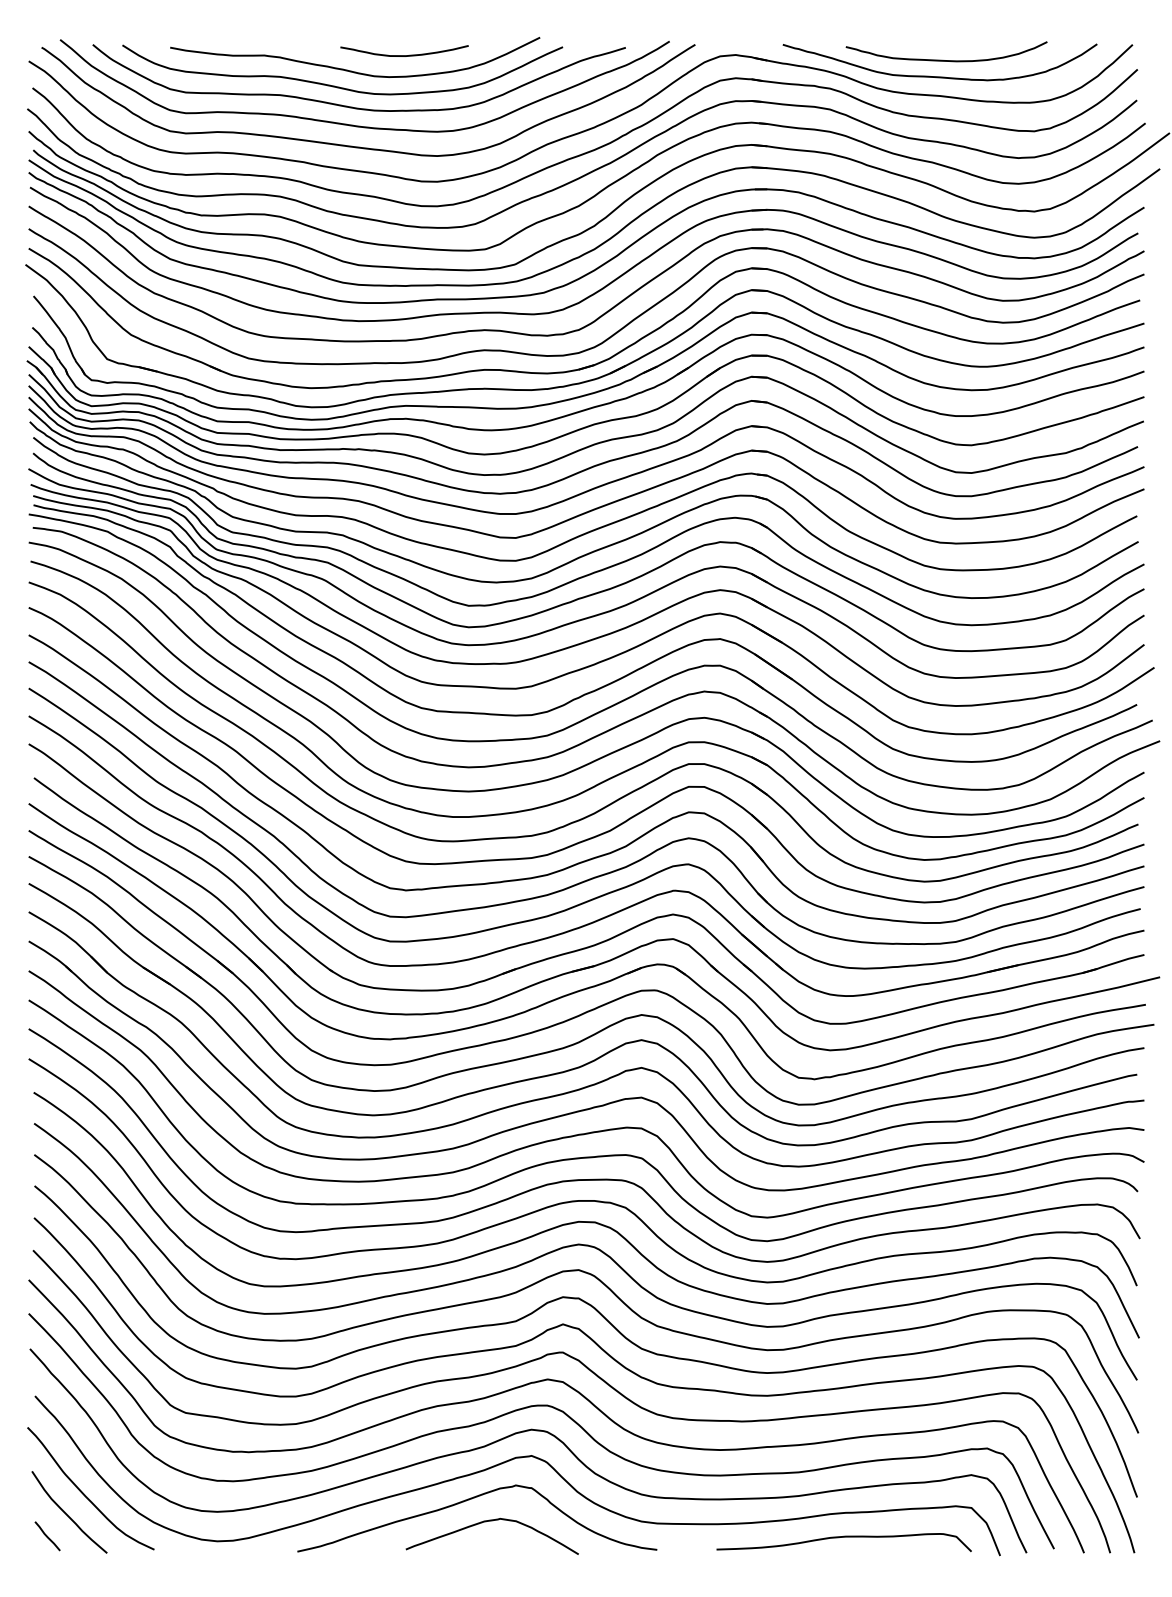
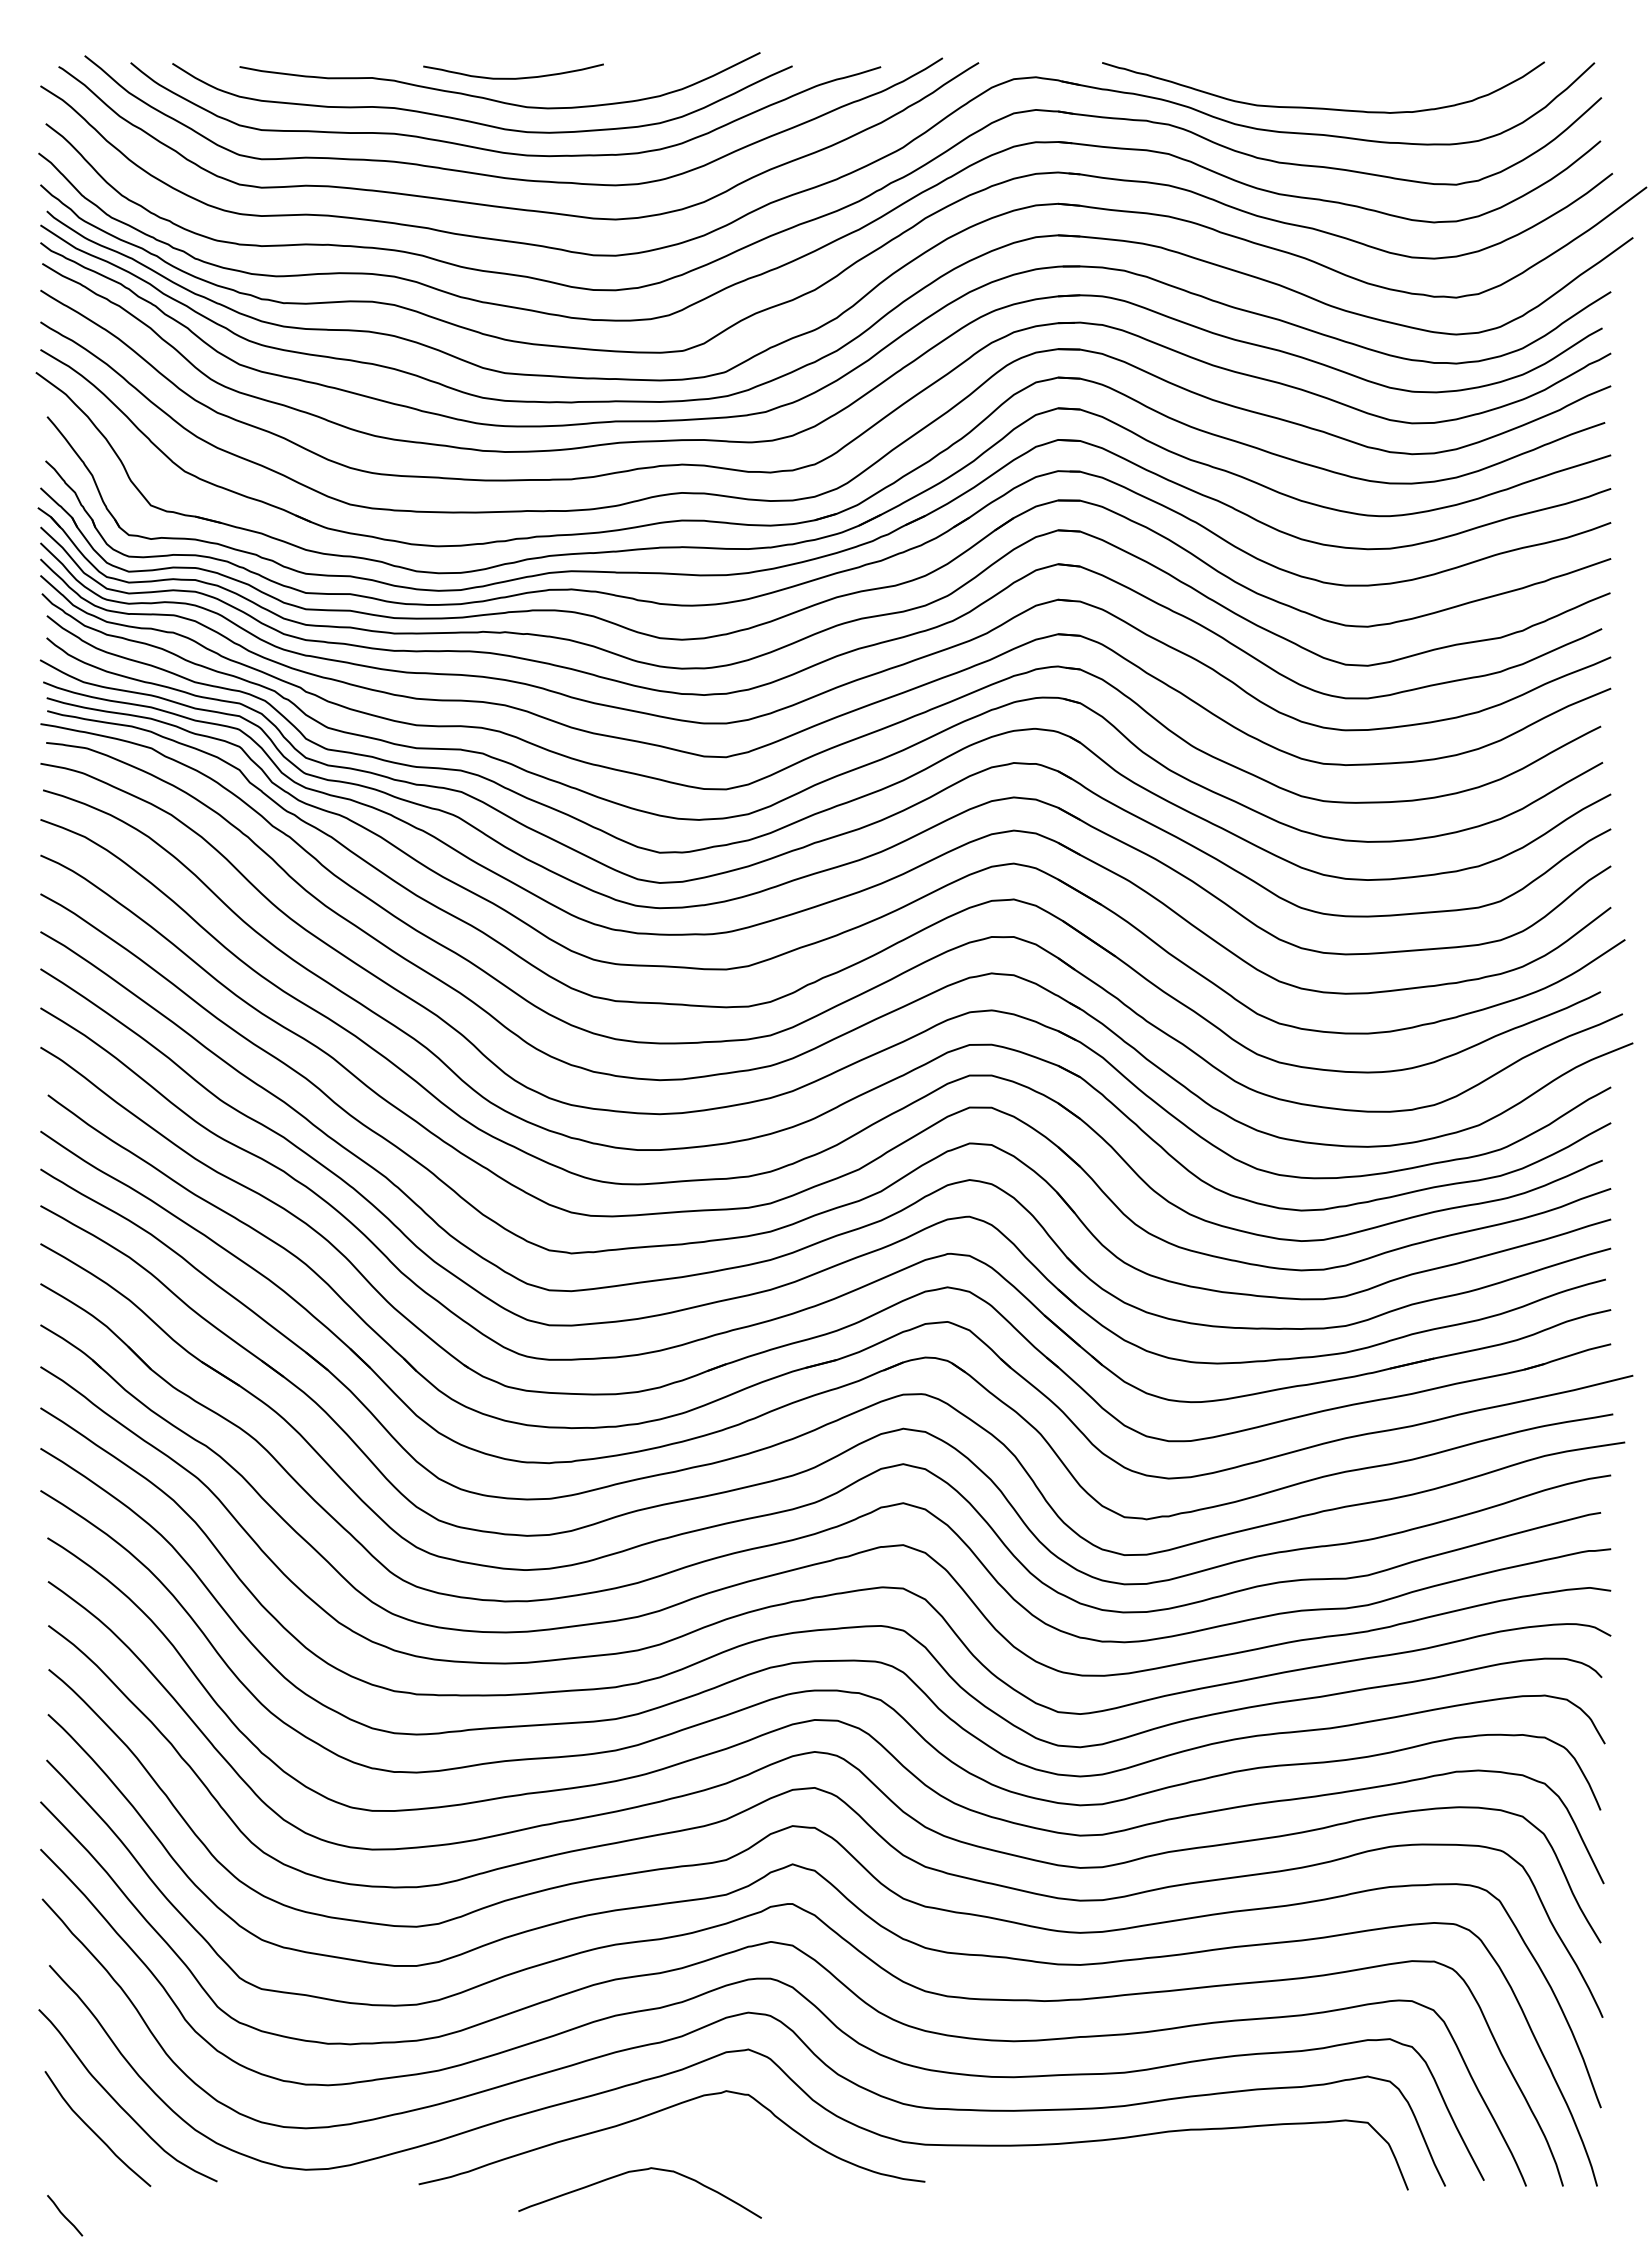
curve: (403, 55) -> (512, 77), moved
curve: (946, 60) -> (1332, 84), removed
curve: (487, 1521) -> (633, 2172), moved
curve: (47, 1536) -> (64, 2215), moved
curve: (844, 1537) -> (1188, 2164), removed

